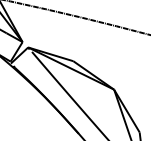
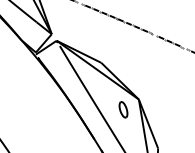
part: (101, 101) -> (123, 109), added

